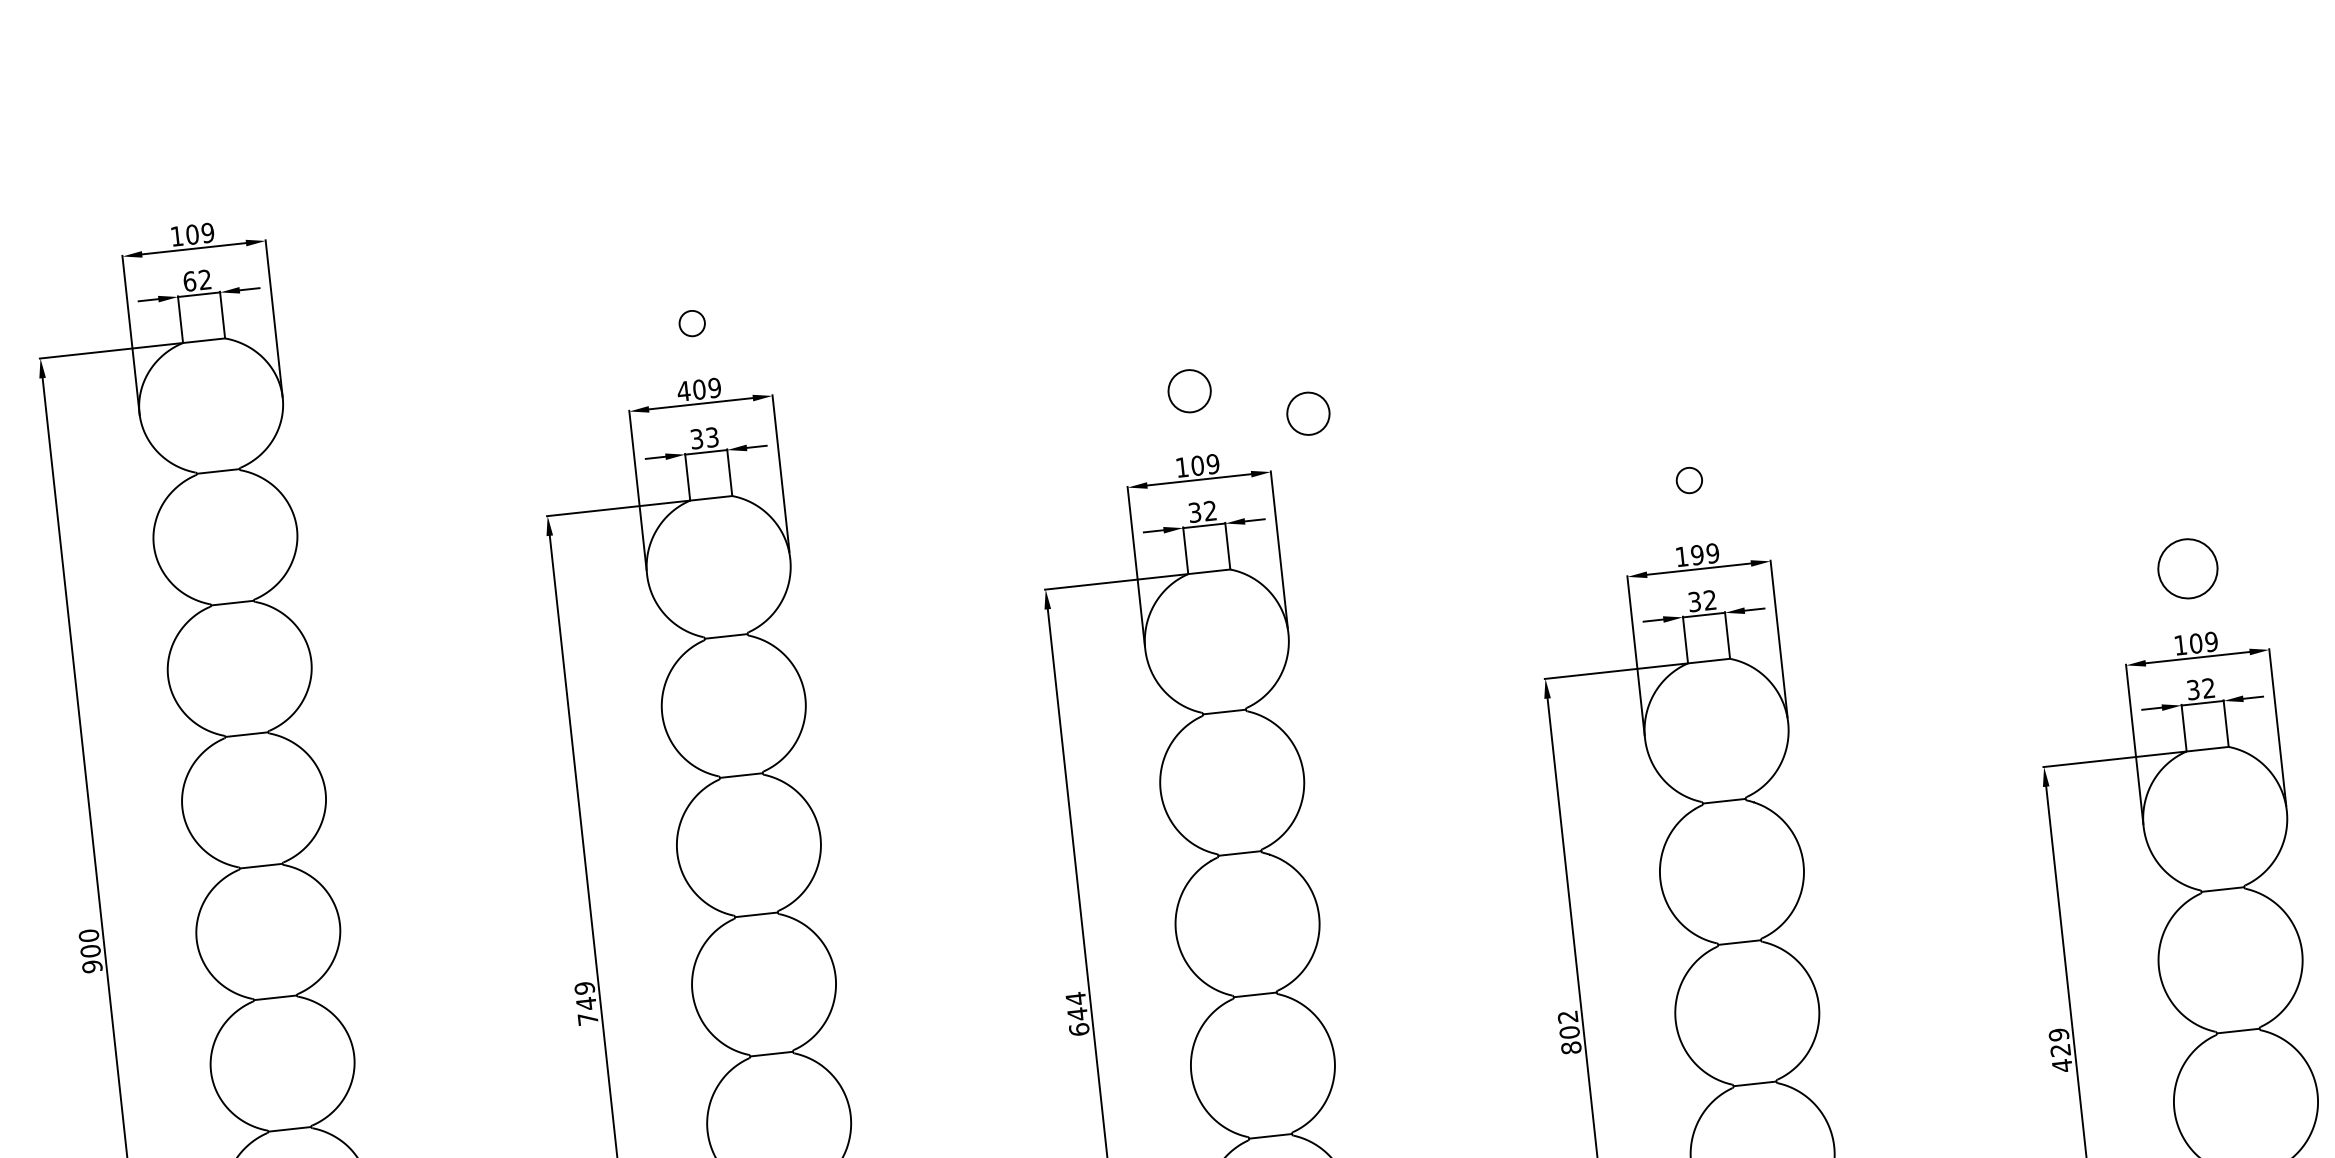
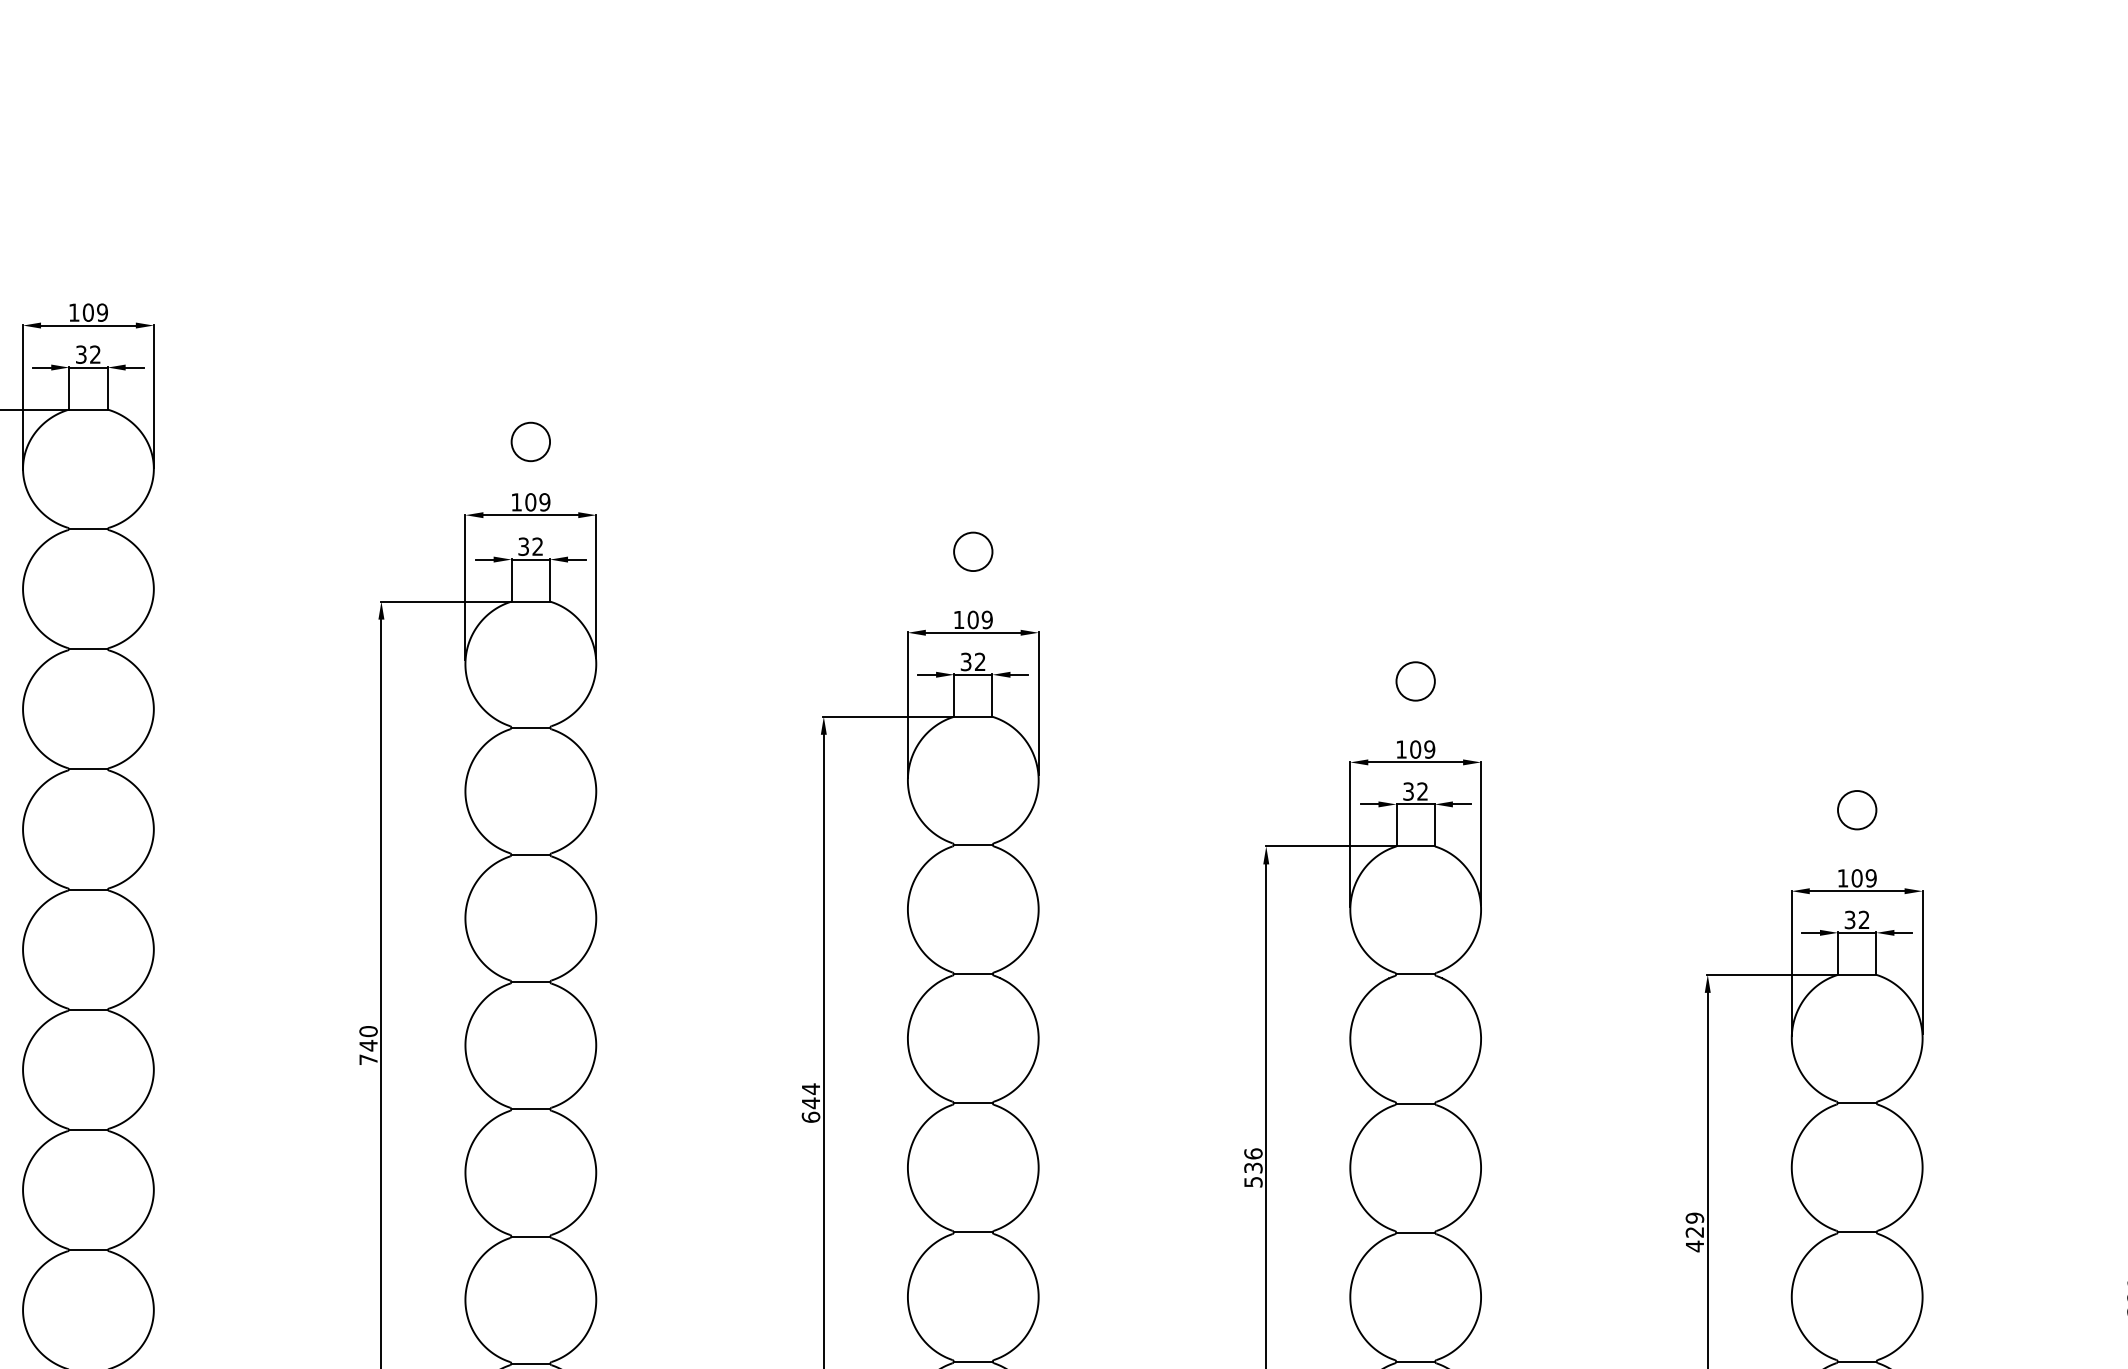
text: (188, 281) -> (80, 354), 62 -> 32
circle: (691, 323) -> (530, 441), size x1.67
text: (683, 391) -> (516, 502), 409 -> 109
circle: (1308, 413) -> (1078, 583), removed
text: (711, 437) -> (537, 546), 33 -> 32
circle: (1689, 480) -> (1415, 681), size x1.67
text: (1697, 555) -> (1415, 749), 199 -> 109
circle: (2188, 569) -> (1857, 810), size x0.71
text: (584, 988) -> (368, 1031), 749 -> 740
text: (1569, 1031) -> (1253, 1167), 802 -> 536

